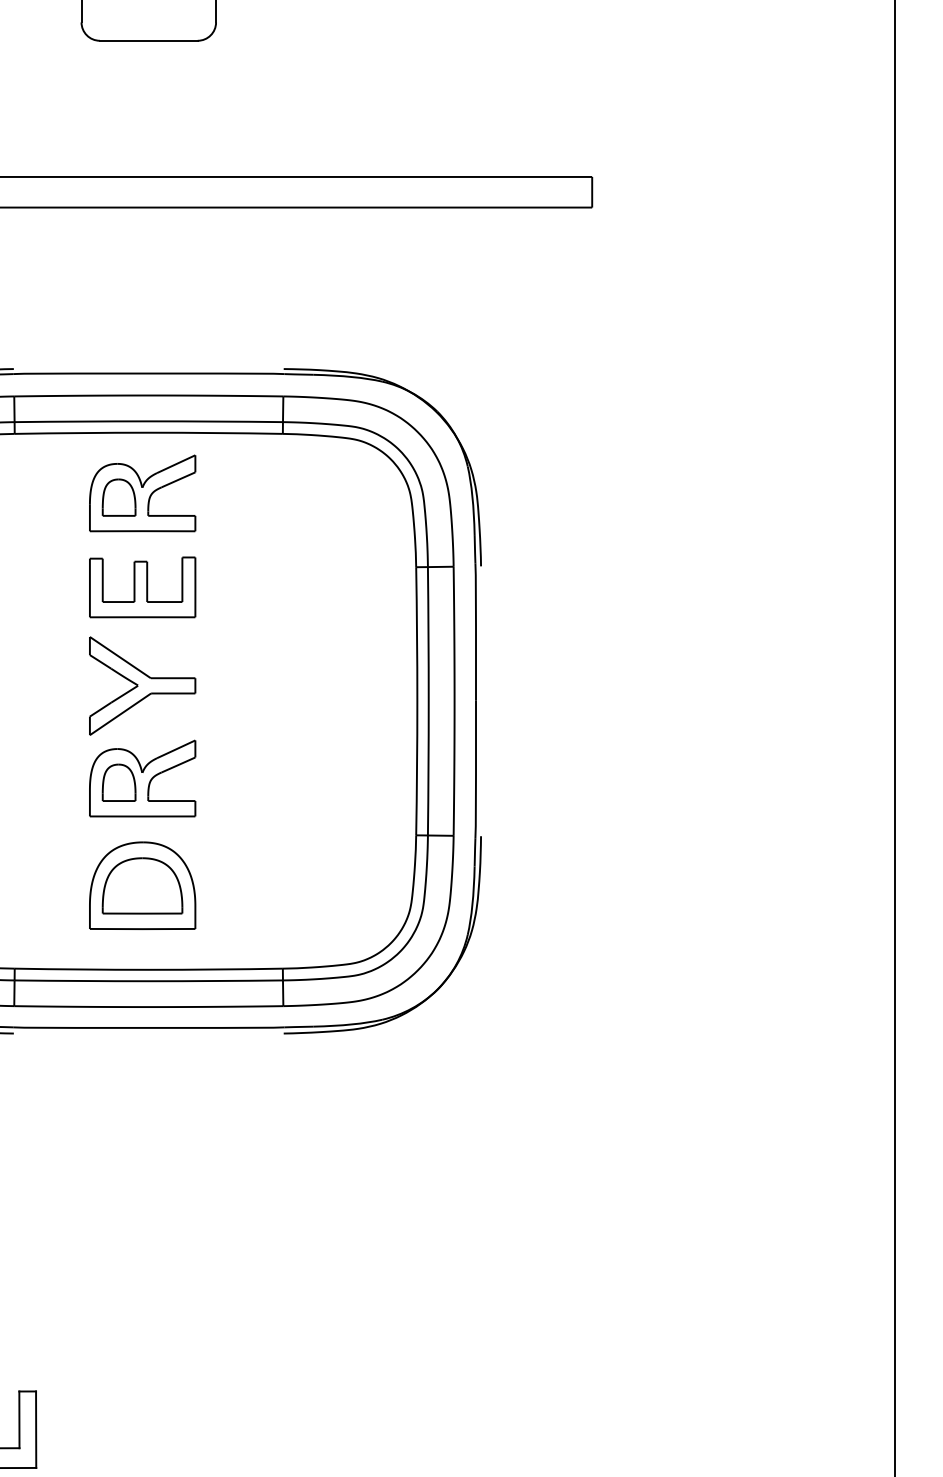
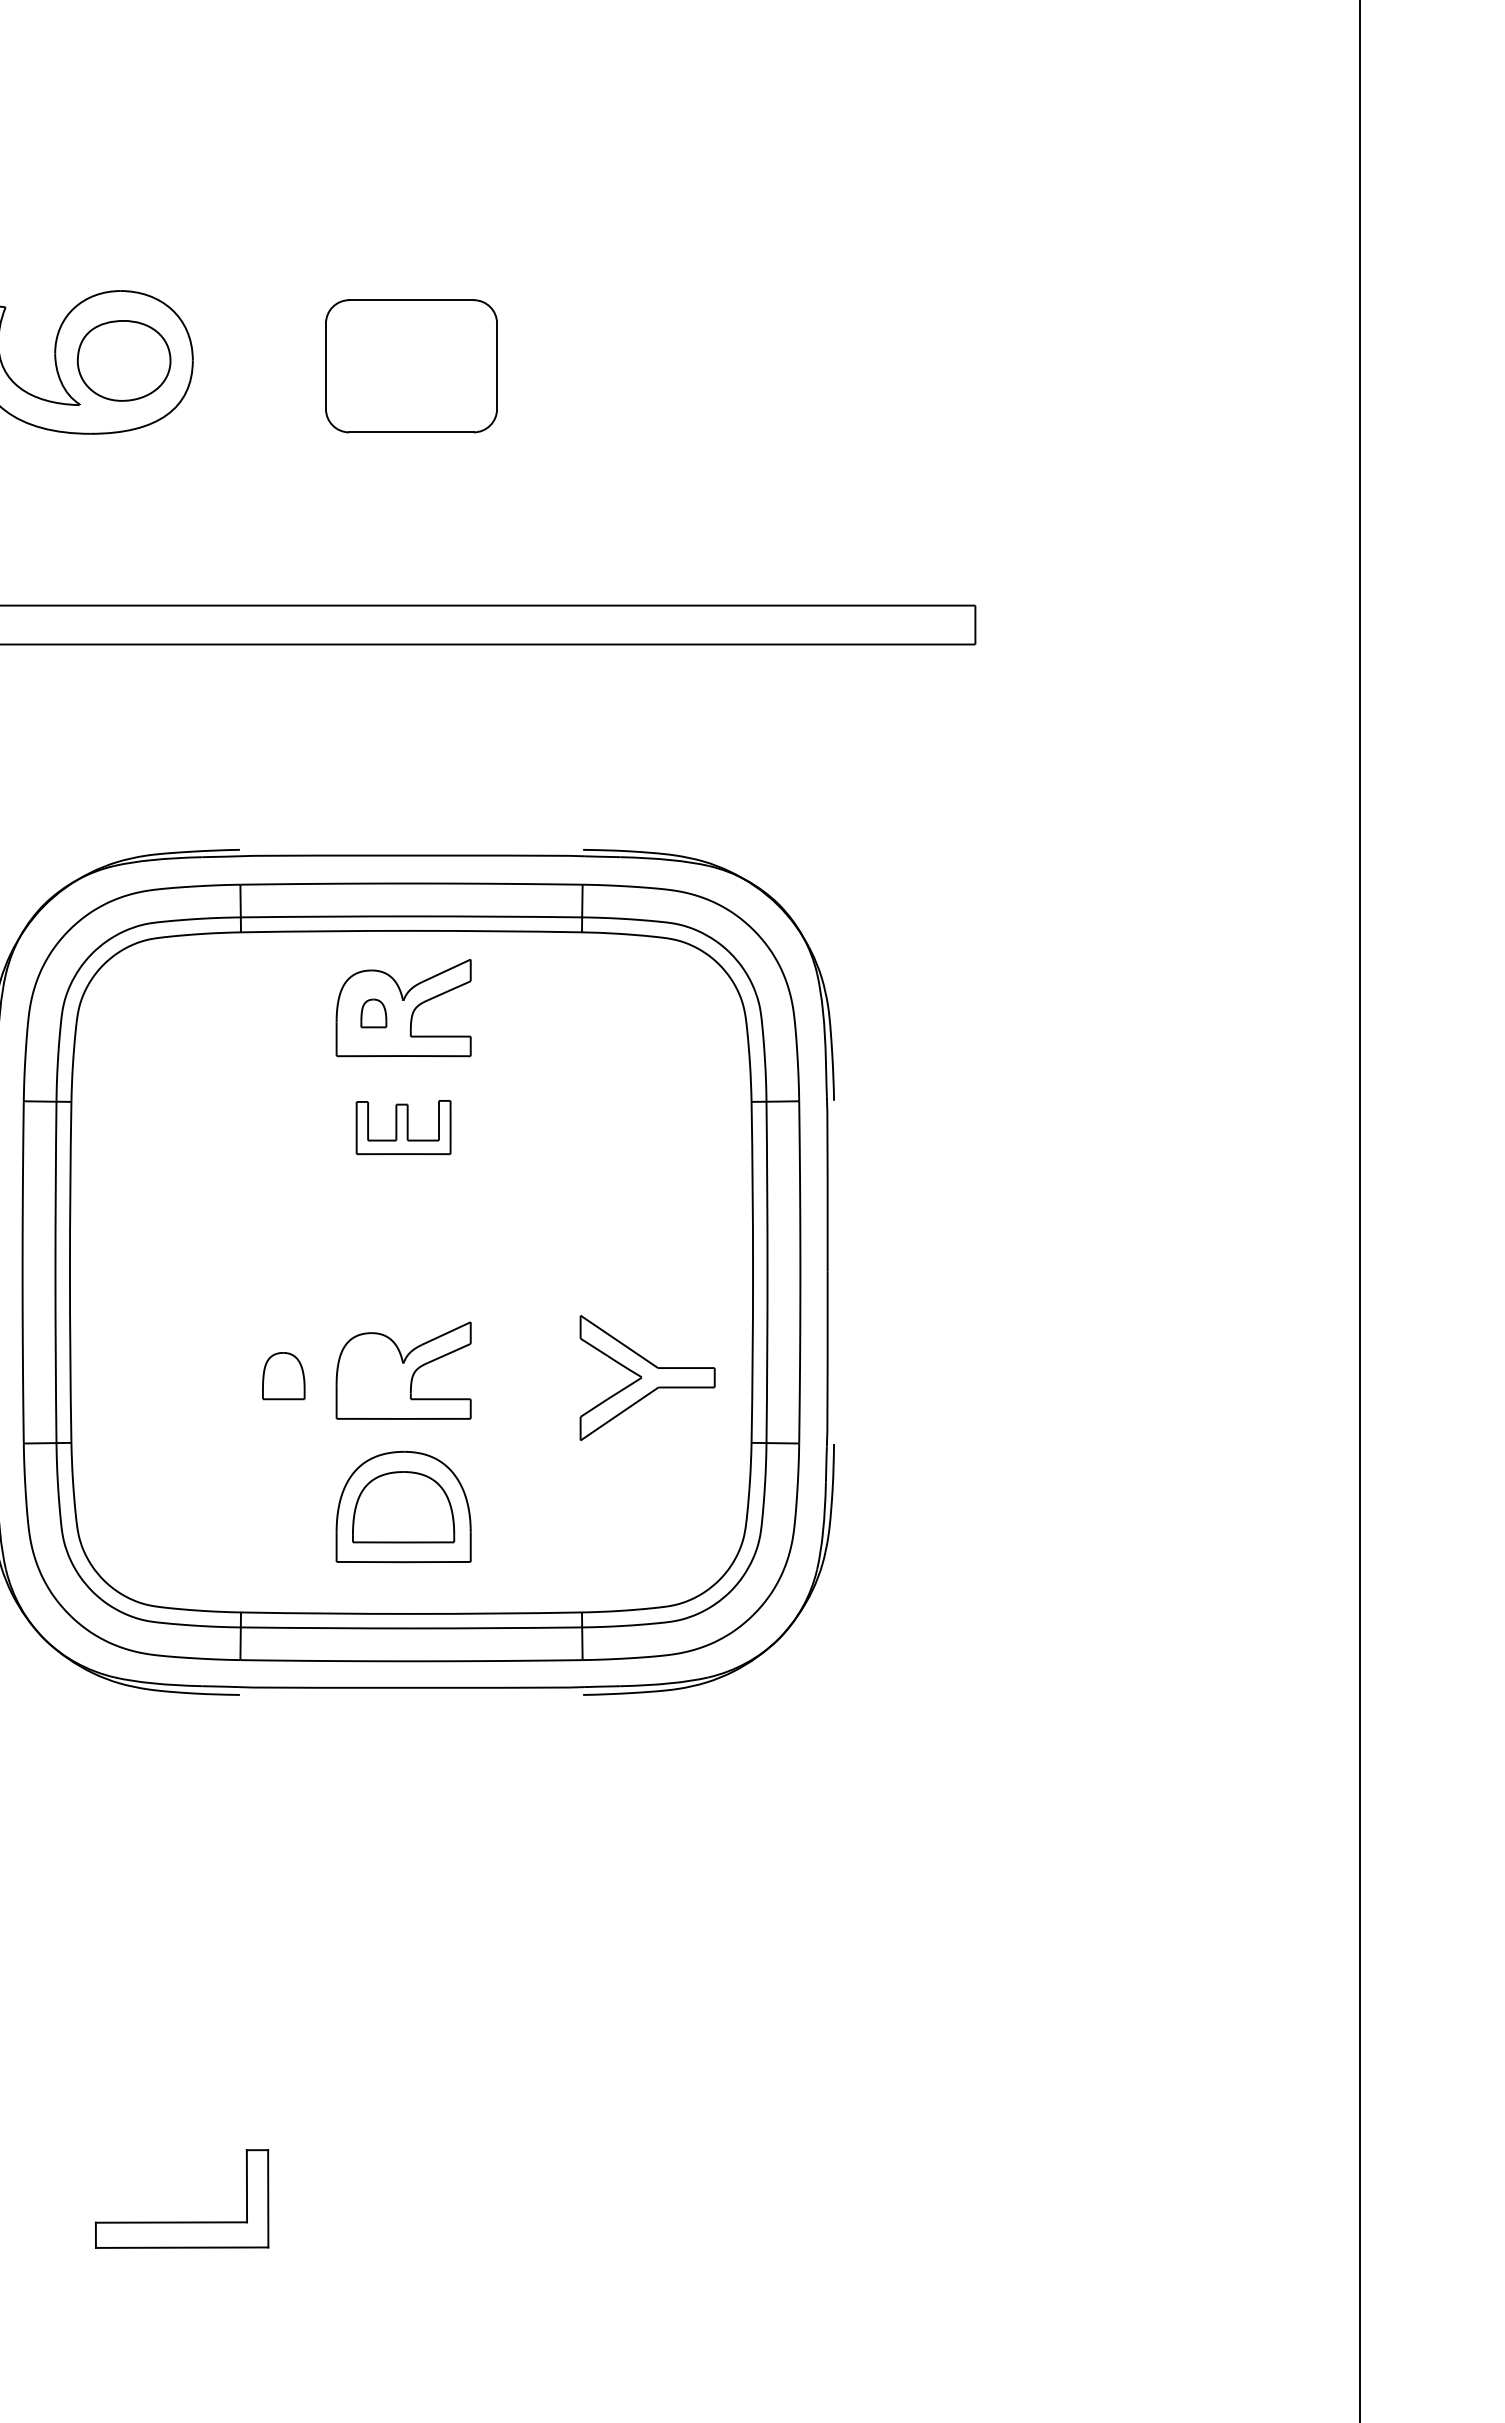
part: (118, 497) -> (373, 1013), size x0.6
part: (142, 587) -> (403, 1127), size x0.7
part: (142, 685) -> (647, 1377), moved
part: (118, 783) -> (283, 1376), moved

